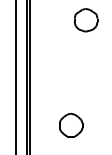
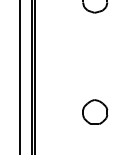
part: (71, 124) -> (95, 111), moved

